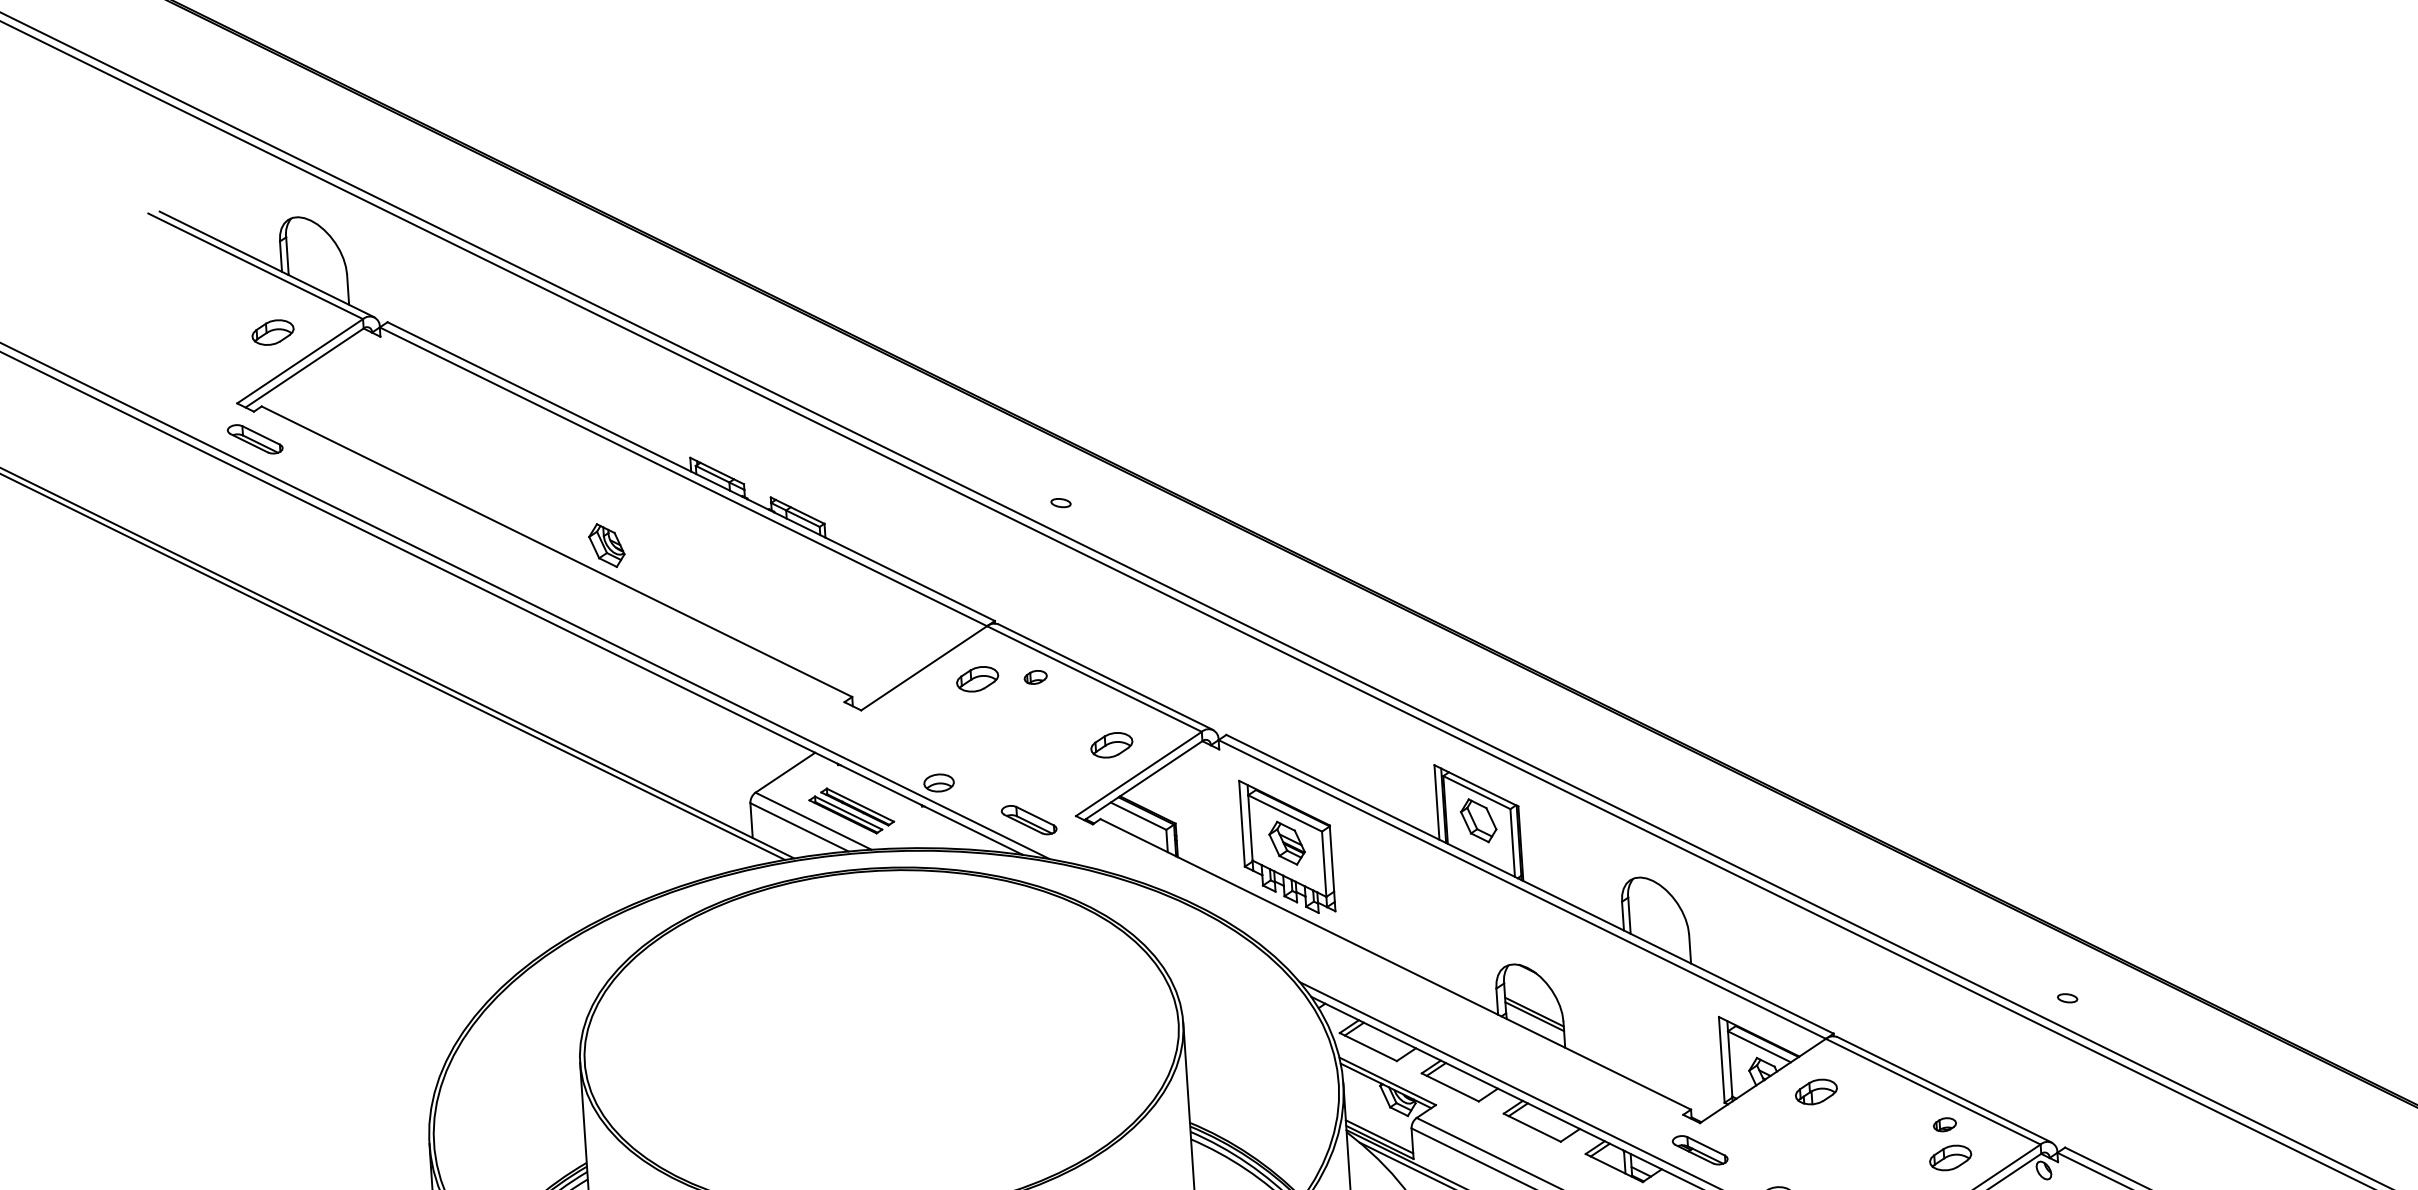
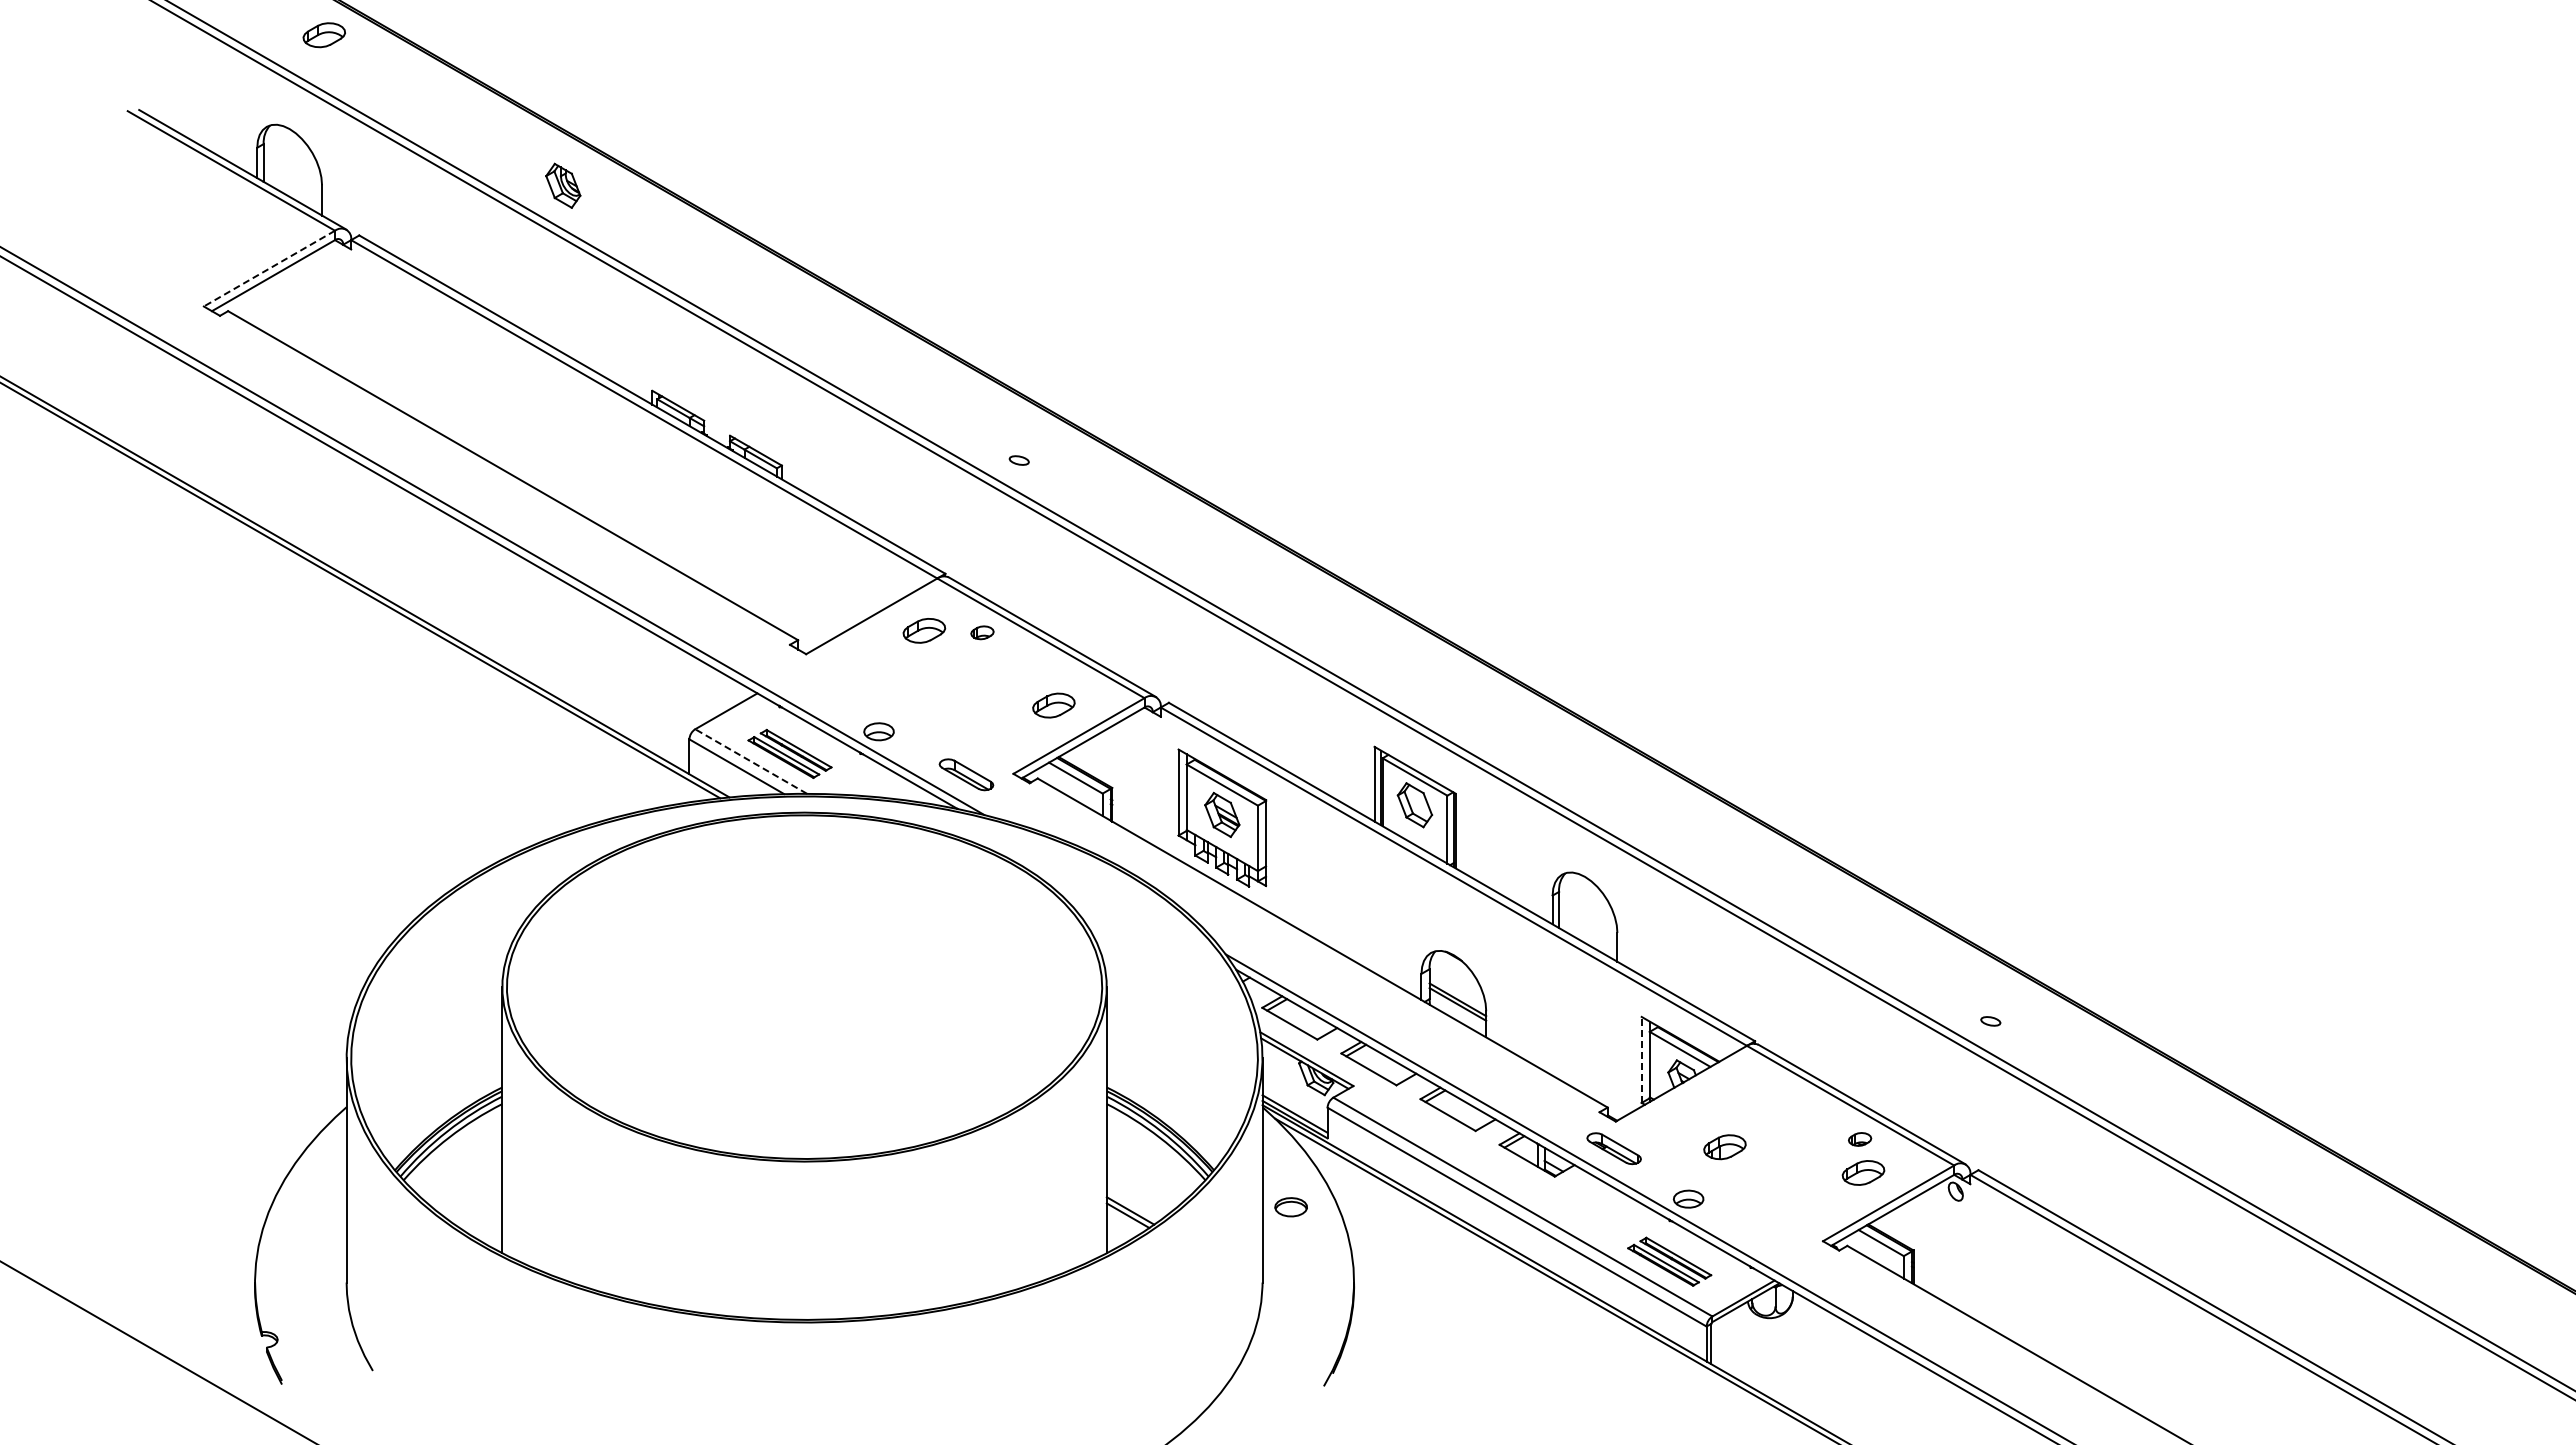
part: (272, 332) -> (323, 35), moved
line: (300, 361) -> (269, 268), solid -> dashed
part: (255, 439) -> (219, 343), removed
part: (607, 545) -> (563, 185), moved
line: (813, 821) -> (751, 761), solid -> dashed
line: (1721, 1059) -> (1641, 1059), solid -> dashed
part: (1815, 1092) -> (1724, 1147), moved

